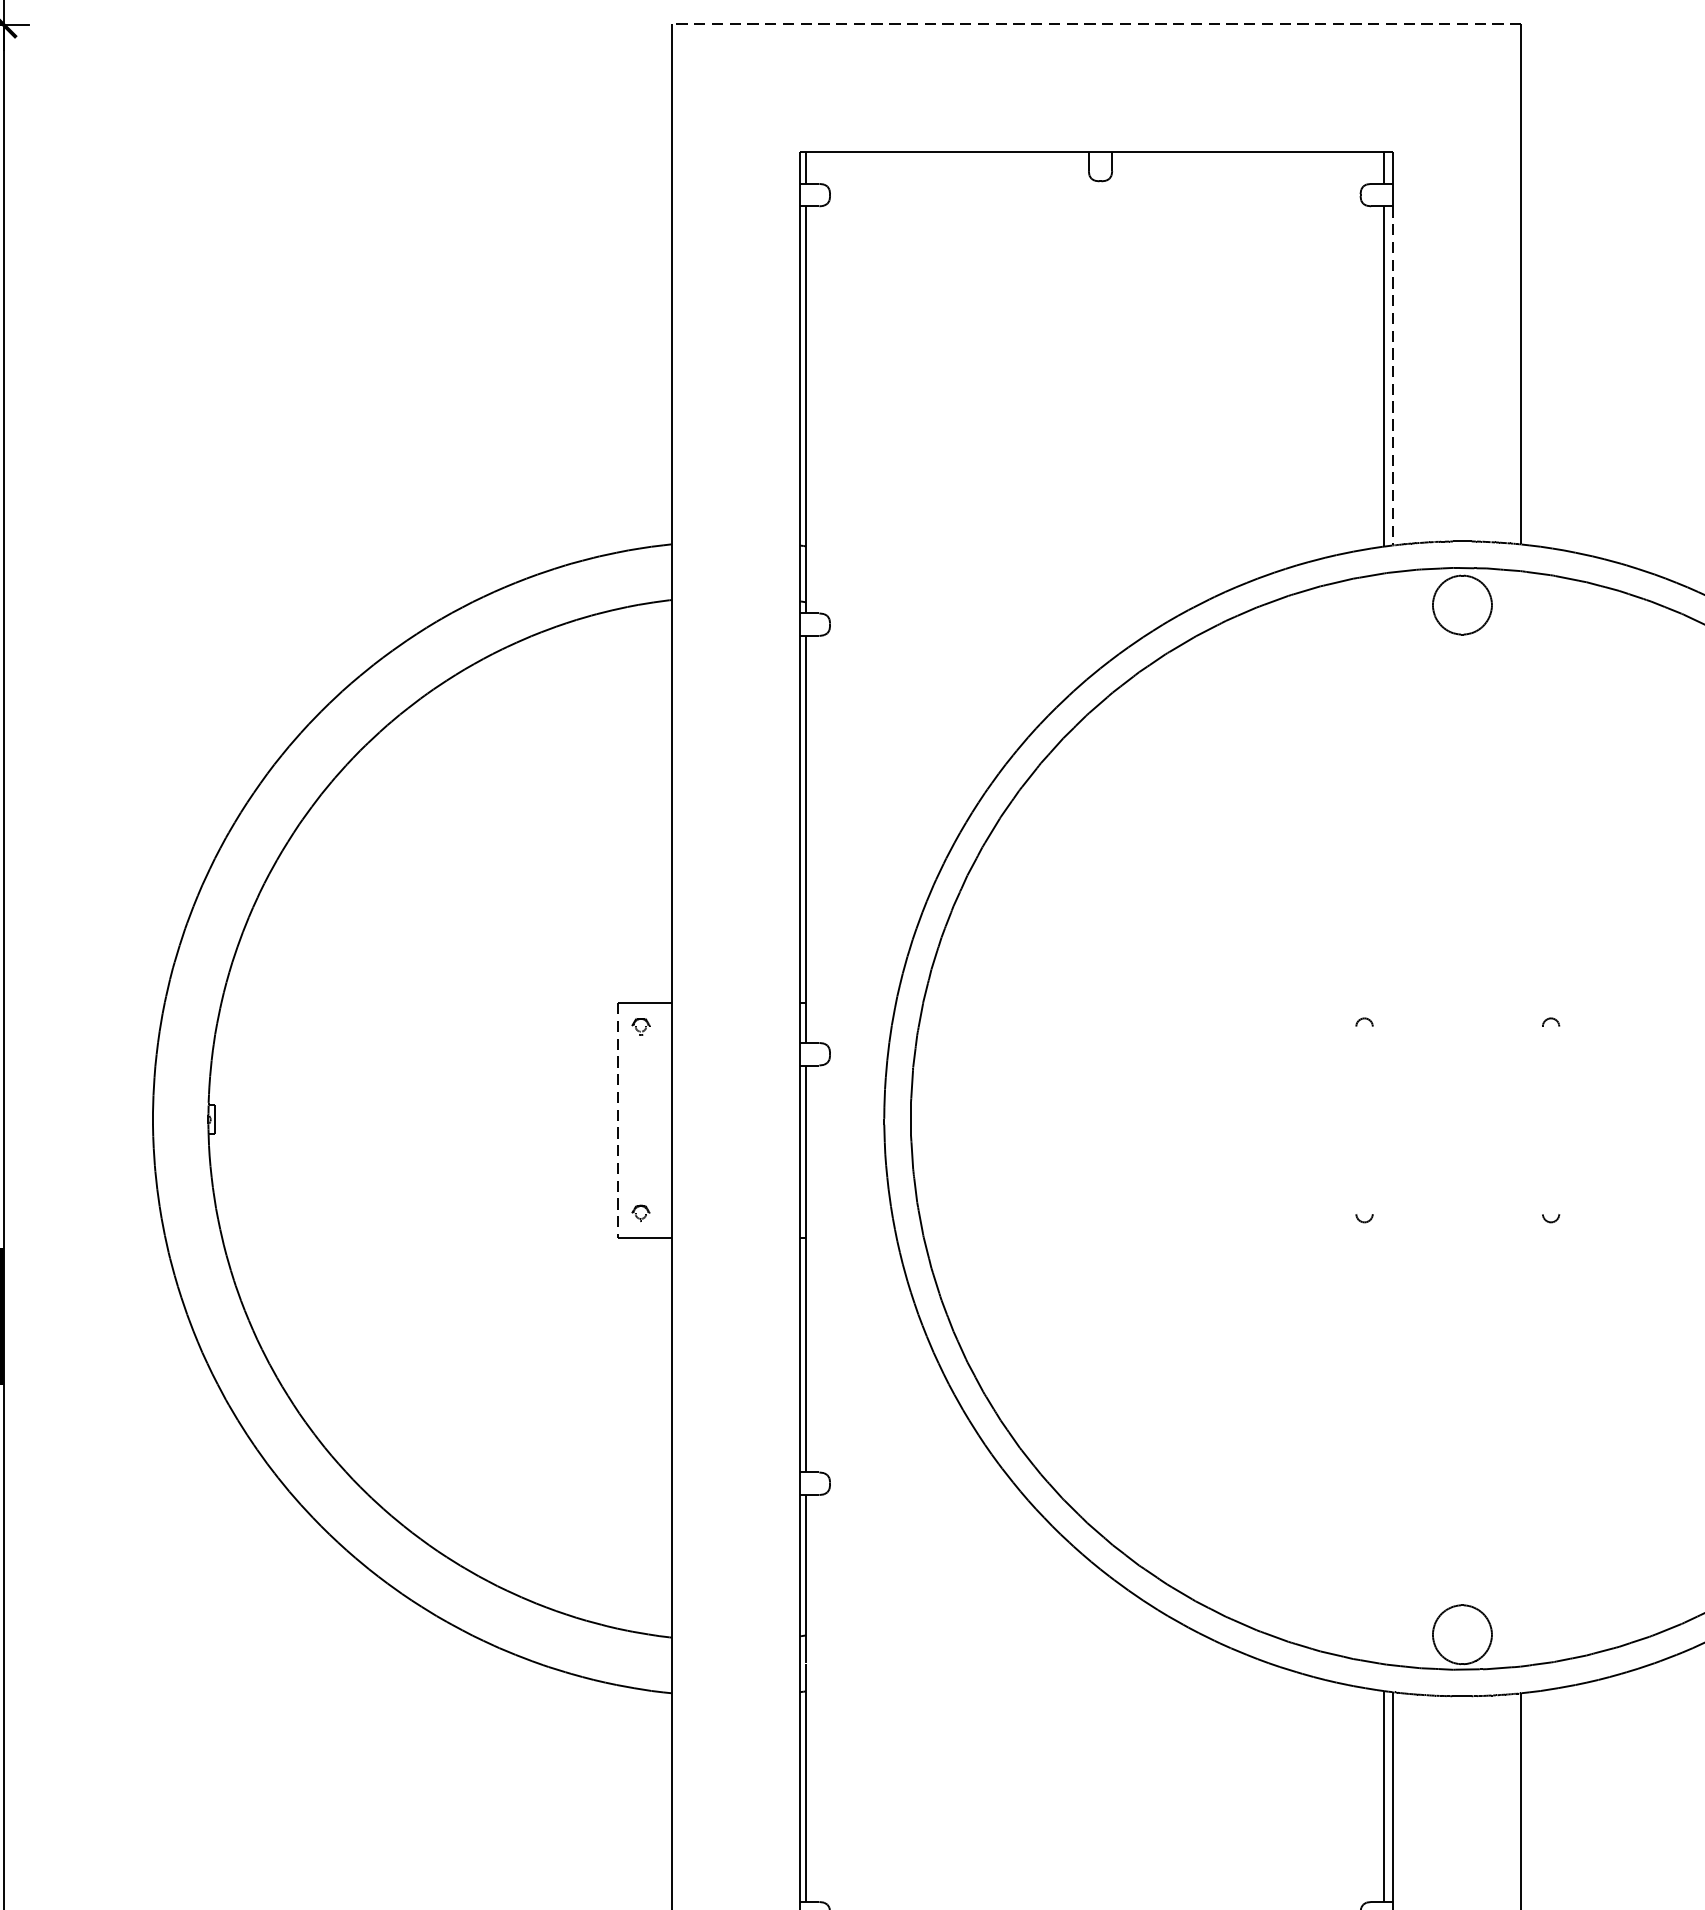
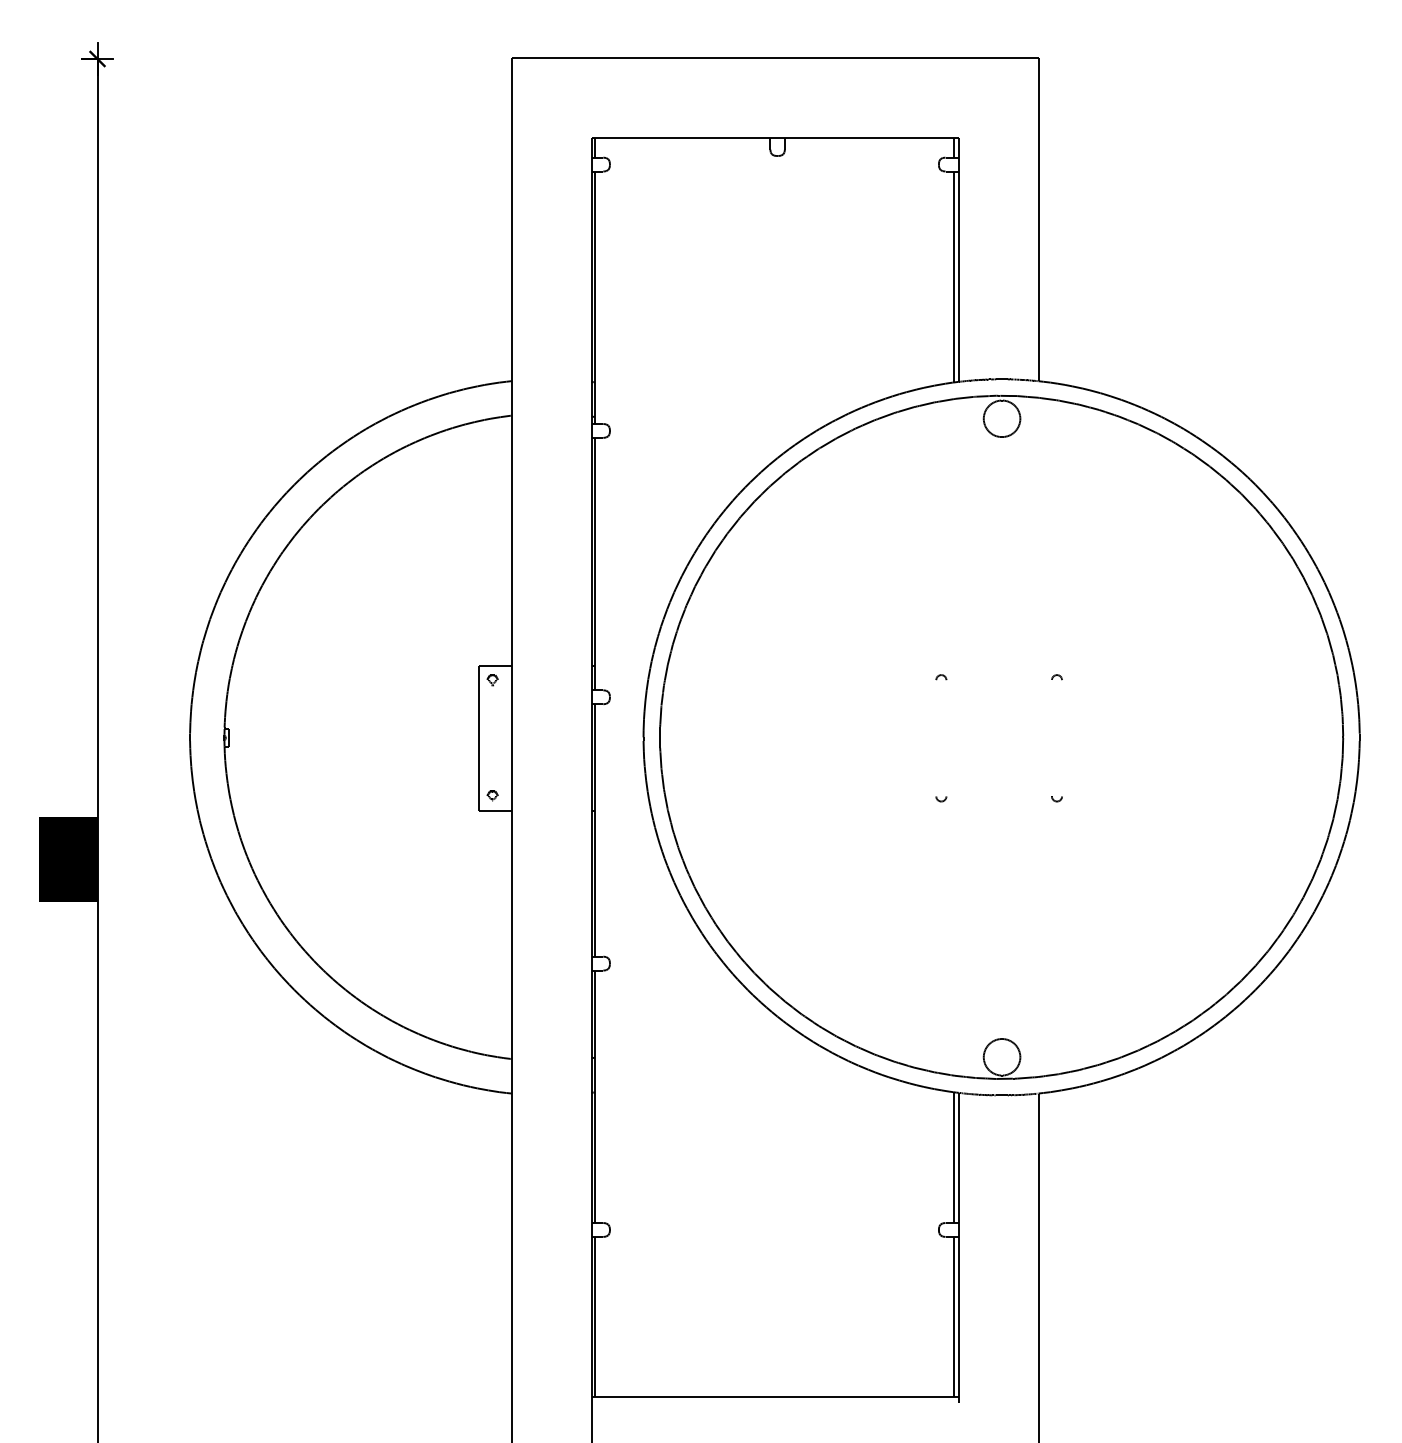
line: (1095, 24) -> (774, 58), dashed -> solid
line: (1392, 377) -> (958, 277), dashed -> solid
line: (618, 1120) -> (478, 738), dashed -> solid

